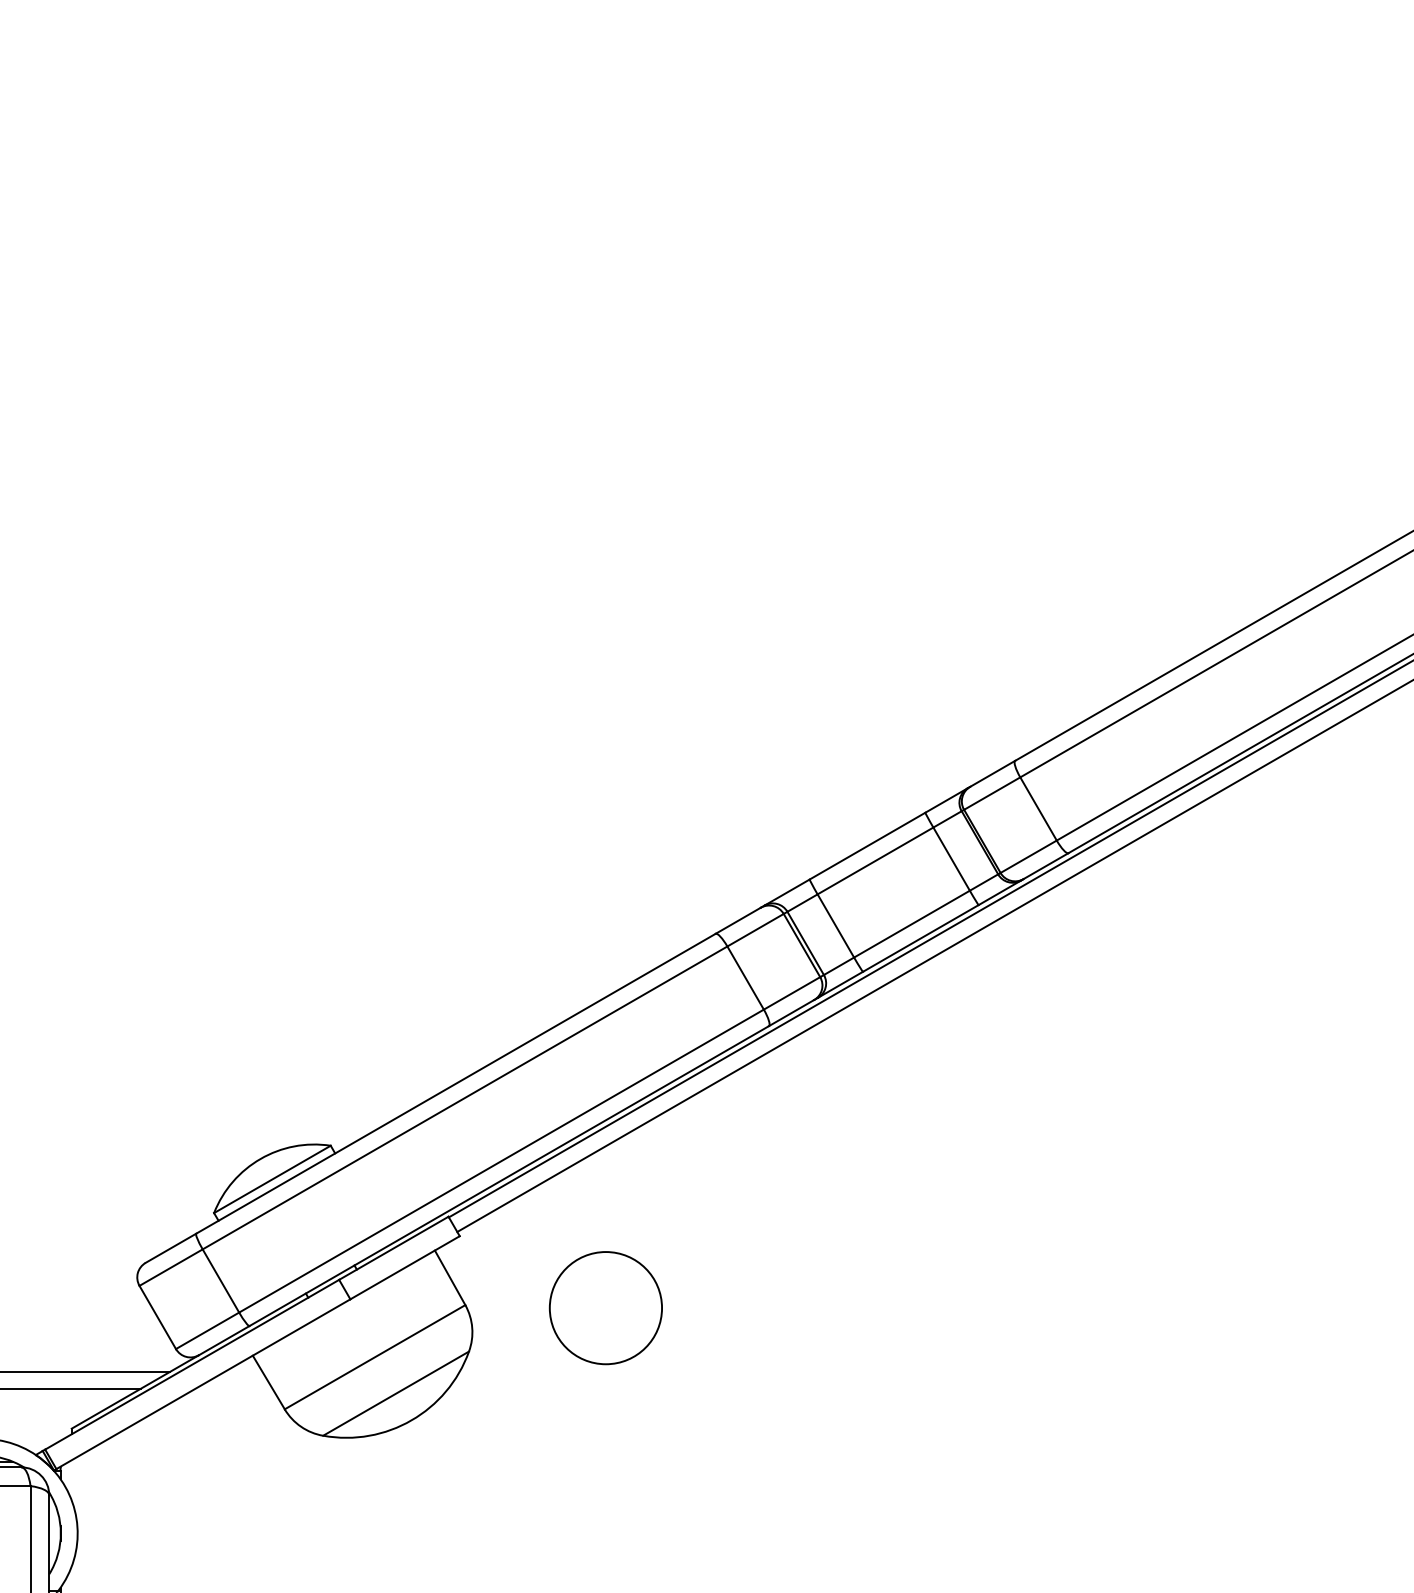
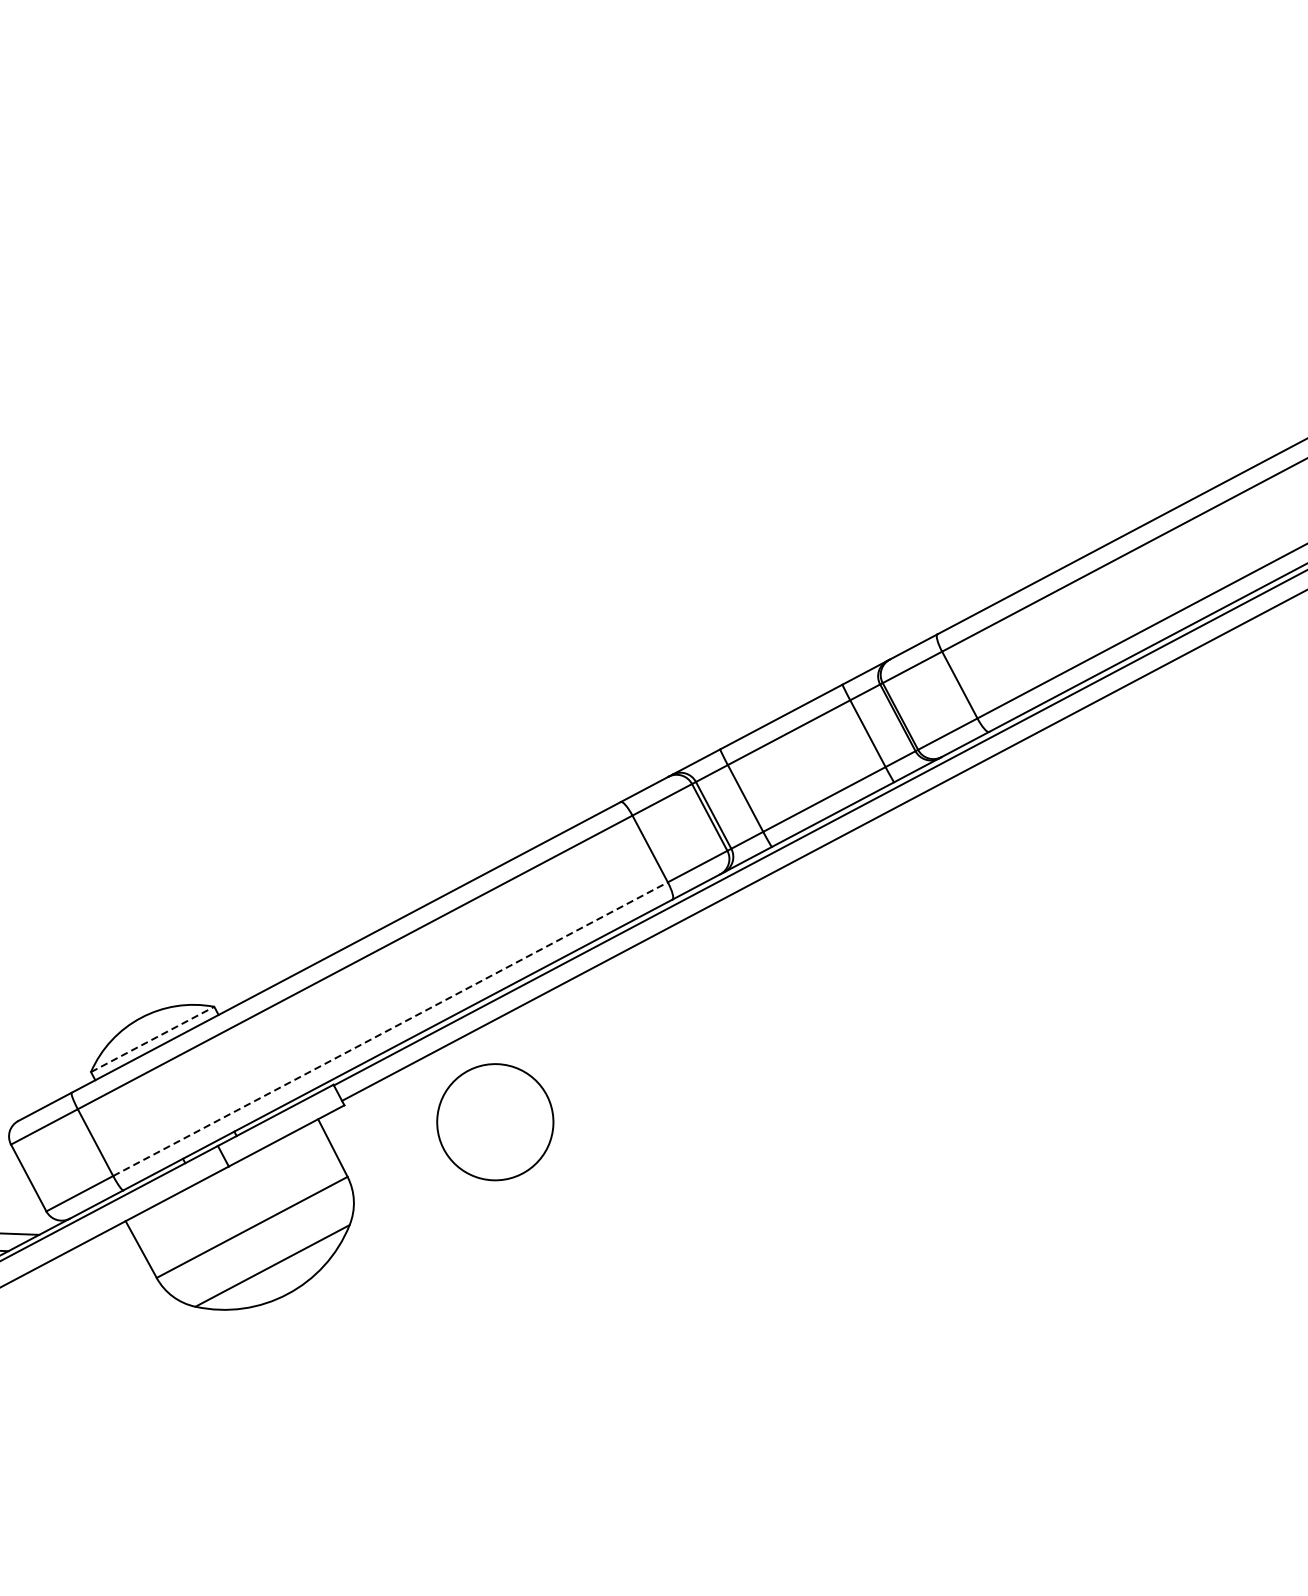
line: (501, 1161) -> (390, 1029), solid -> dashed
line: (272, 1179) -> (152, 1039), solid -> dashed
circle: (605, 1308) -> (494, 1122), moved

